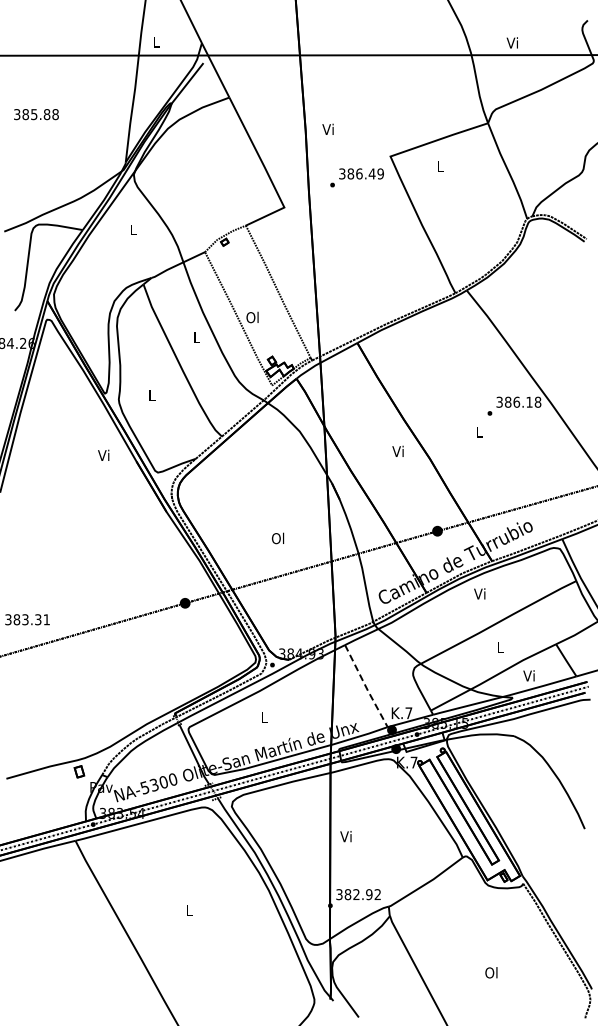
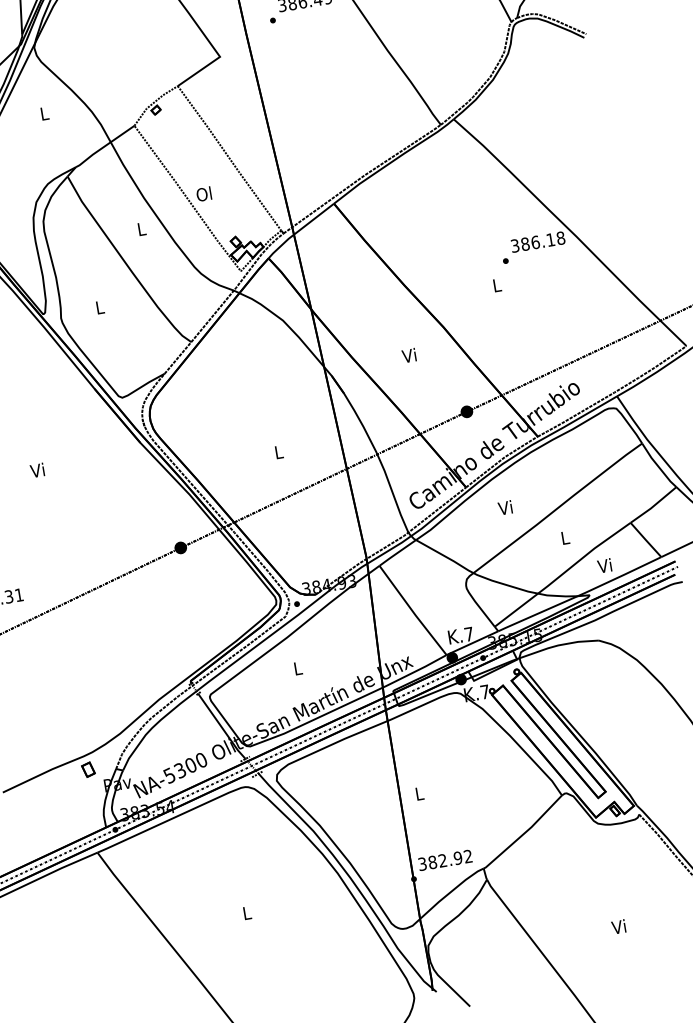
text: (397, 450) -> (408, 354), moved
text: (103, 454) -> (37, 469), moved
text: (277, 538) -> (277, 452), Ol -> L
text: (479, 593) -> (504, 507), moved
line: (366, 687) -> (413, 612), dashed -> solid
text: (345, 836) -> (418, 793), Vi -> L
text: (491, 972) -> (619, 926), Ol -> Vi

